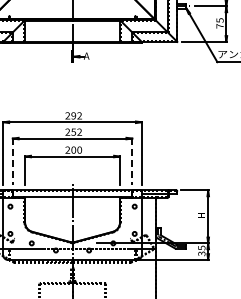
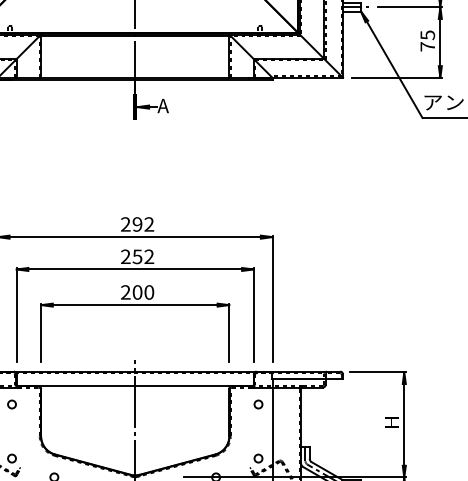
line: (12, 161) -> (16, 314), dashed -> solid
line: (132, 161) -> (254, 314), dashed -> solid

